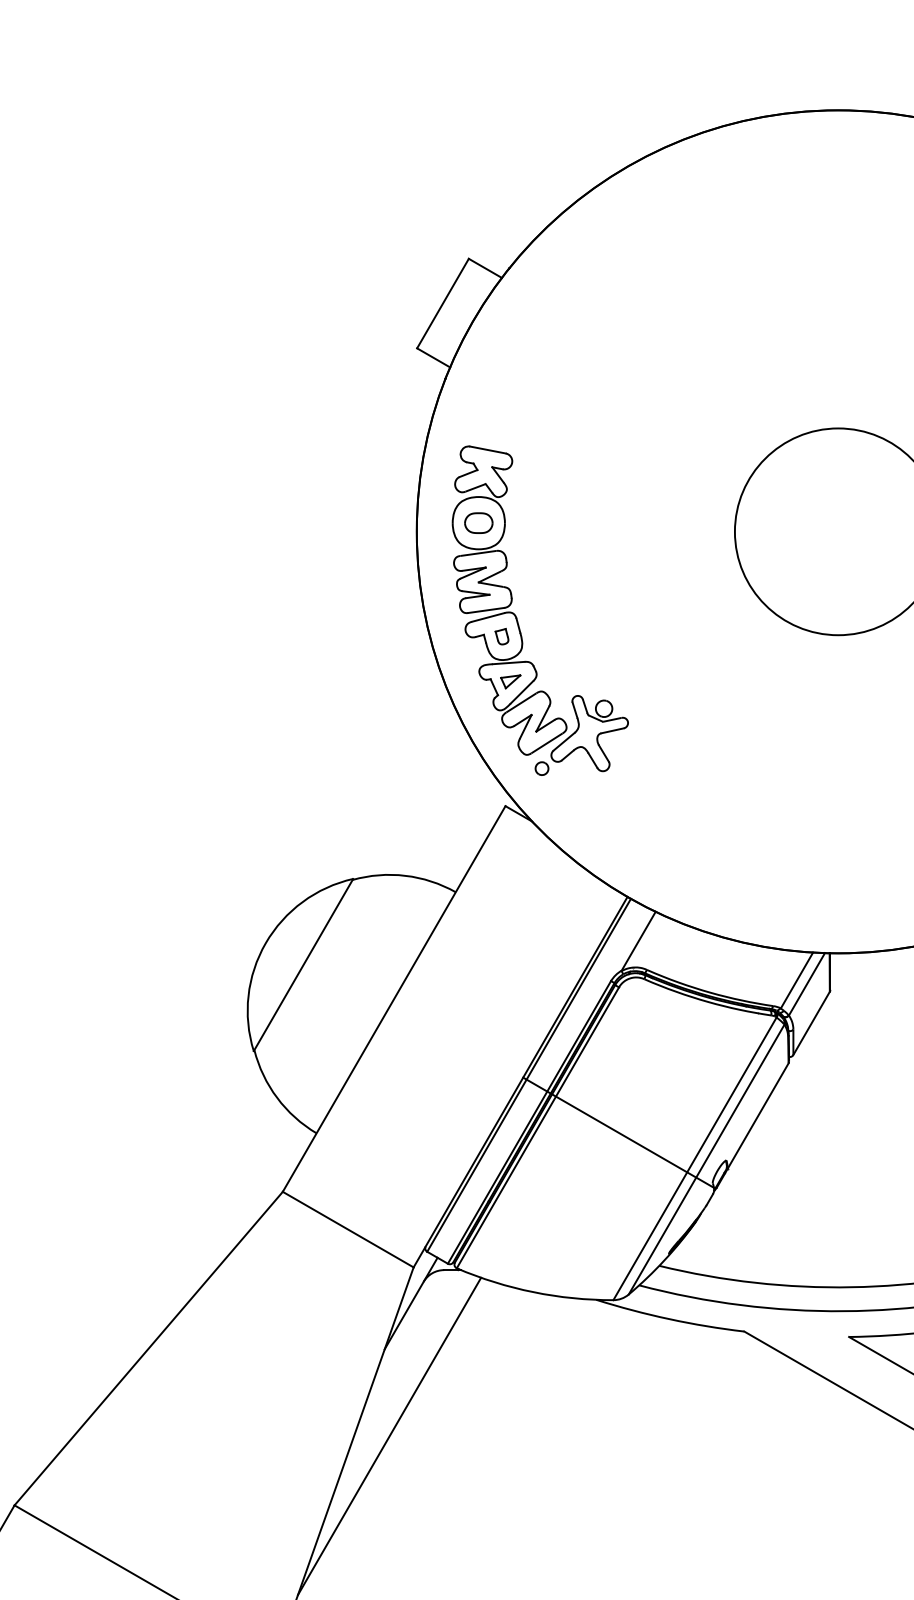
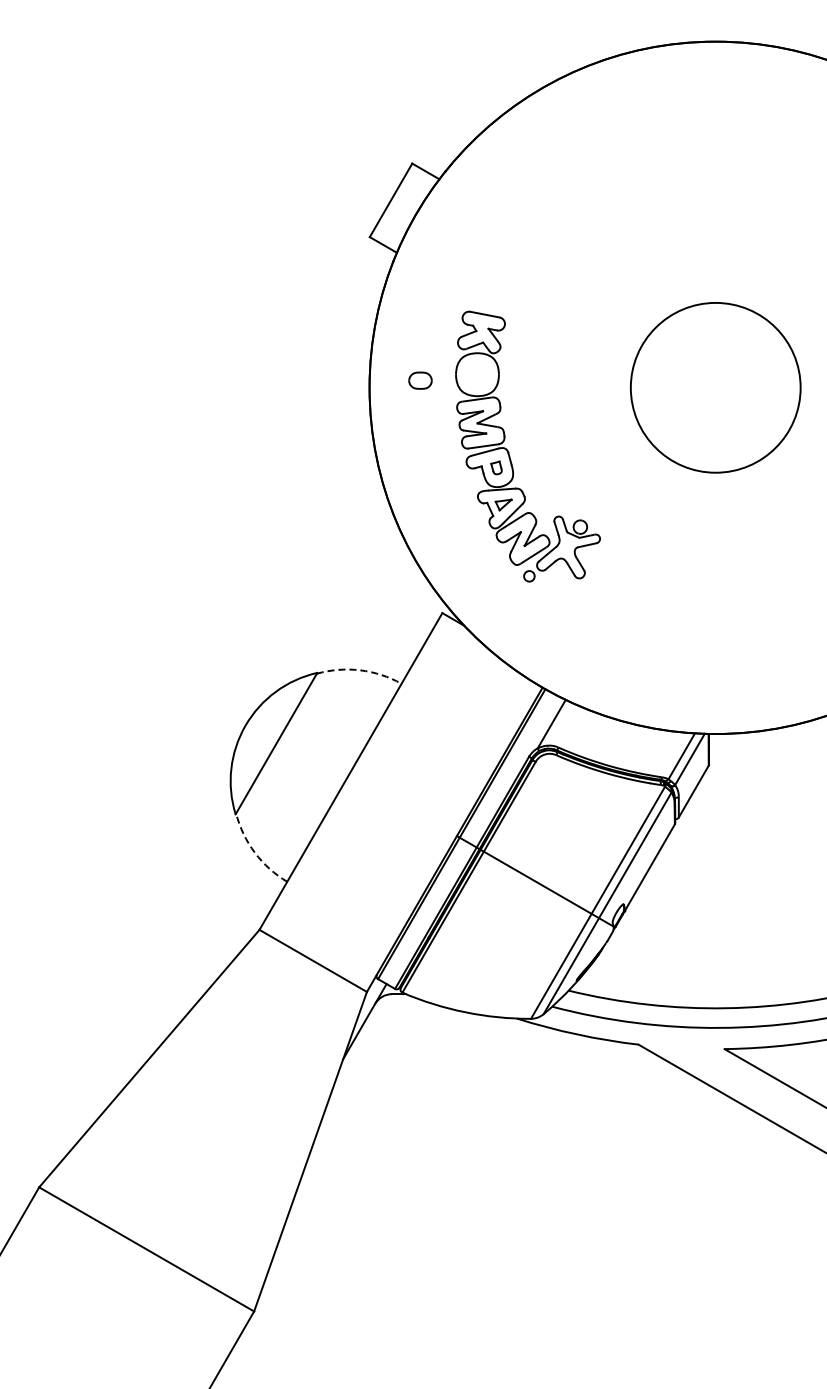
part: (517, 617) -> (509, 452), moved
arc: (405, 876) -> (360, 670), solid -> dashed
arc: (276, 1097) -> (254, 852), solid -> dashed
line: (388, 1436) -> (346, 1130), removed

